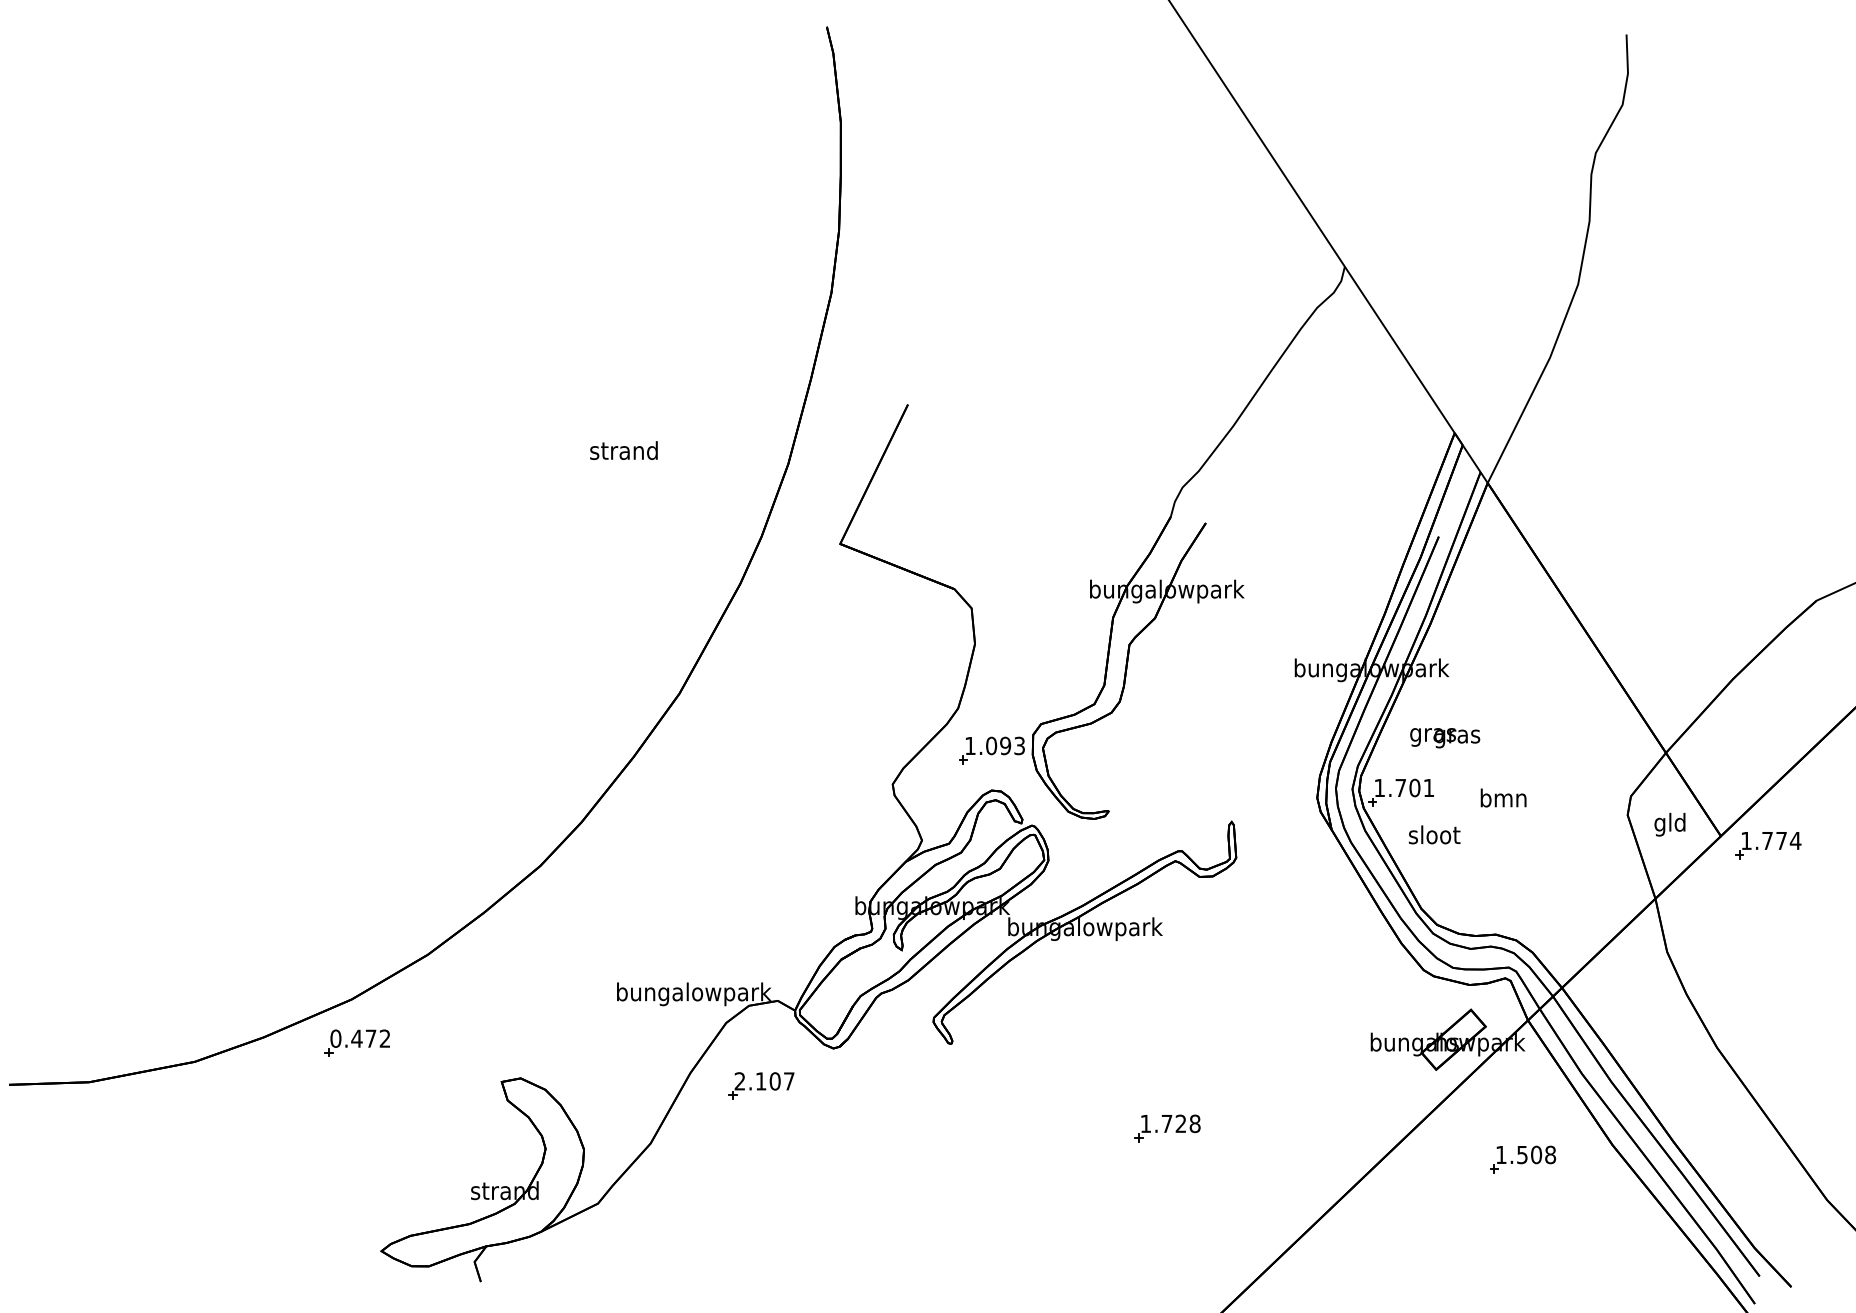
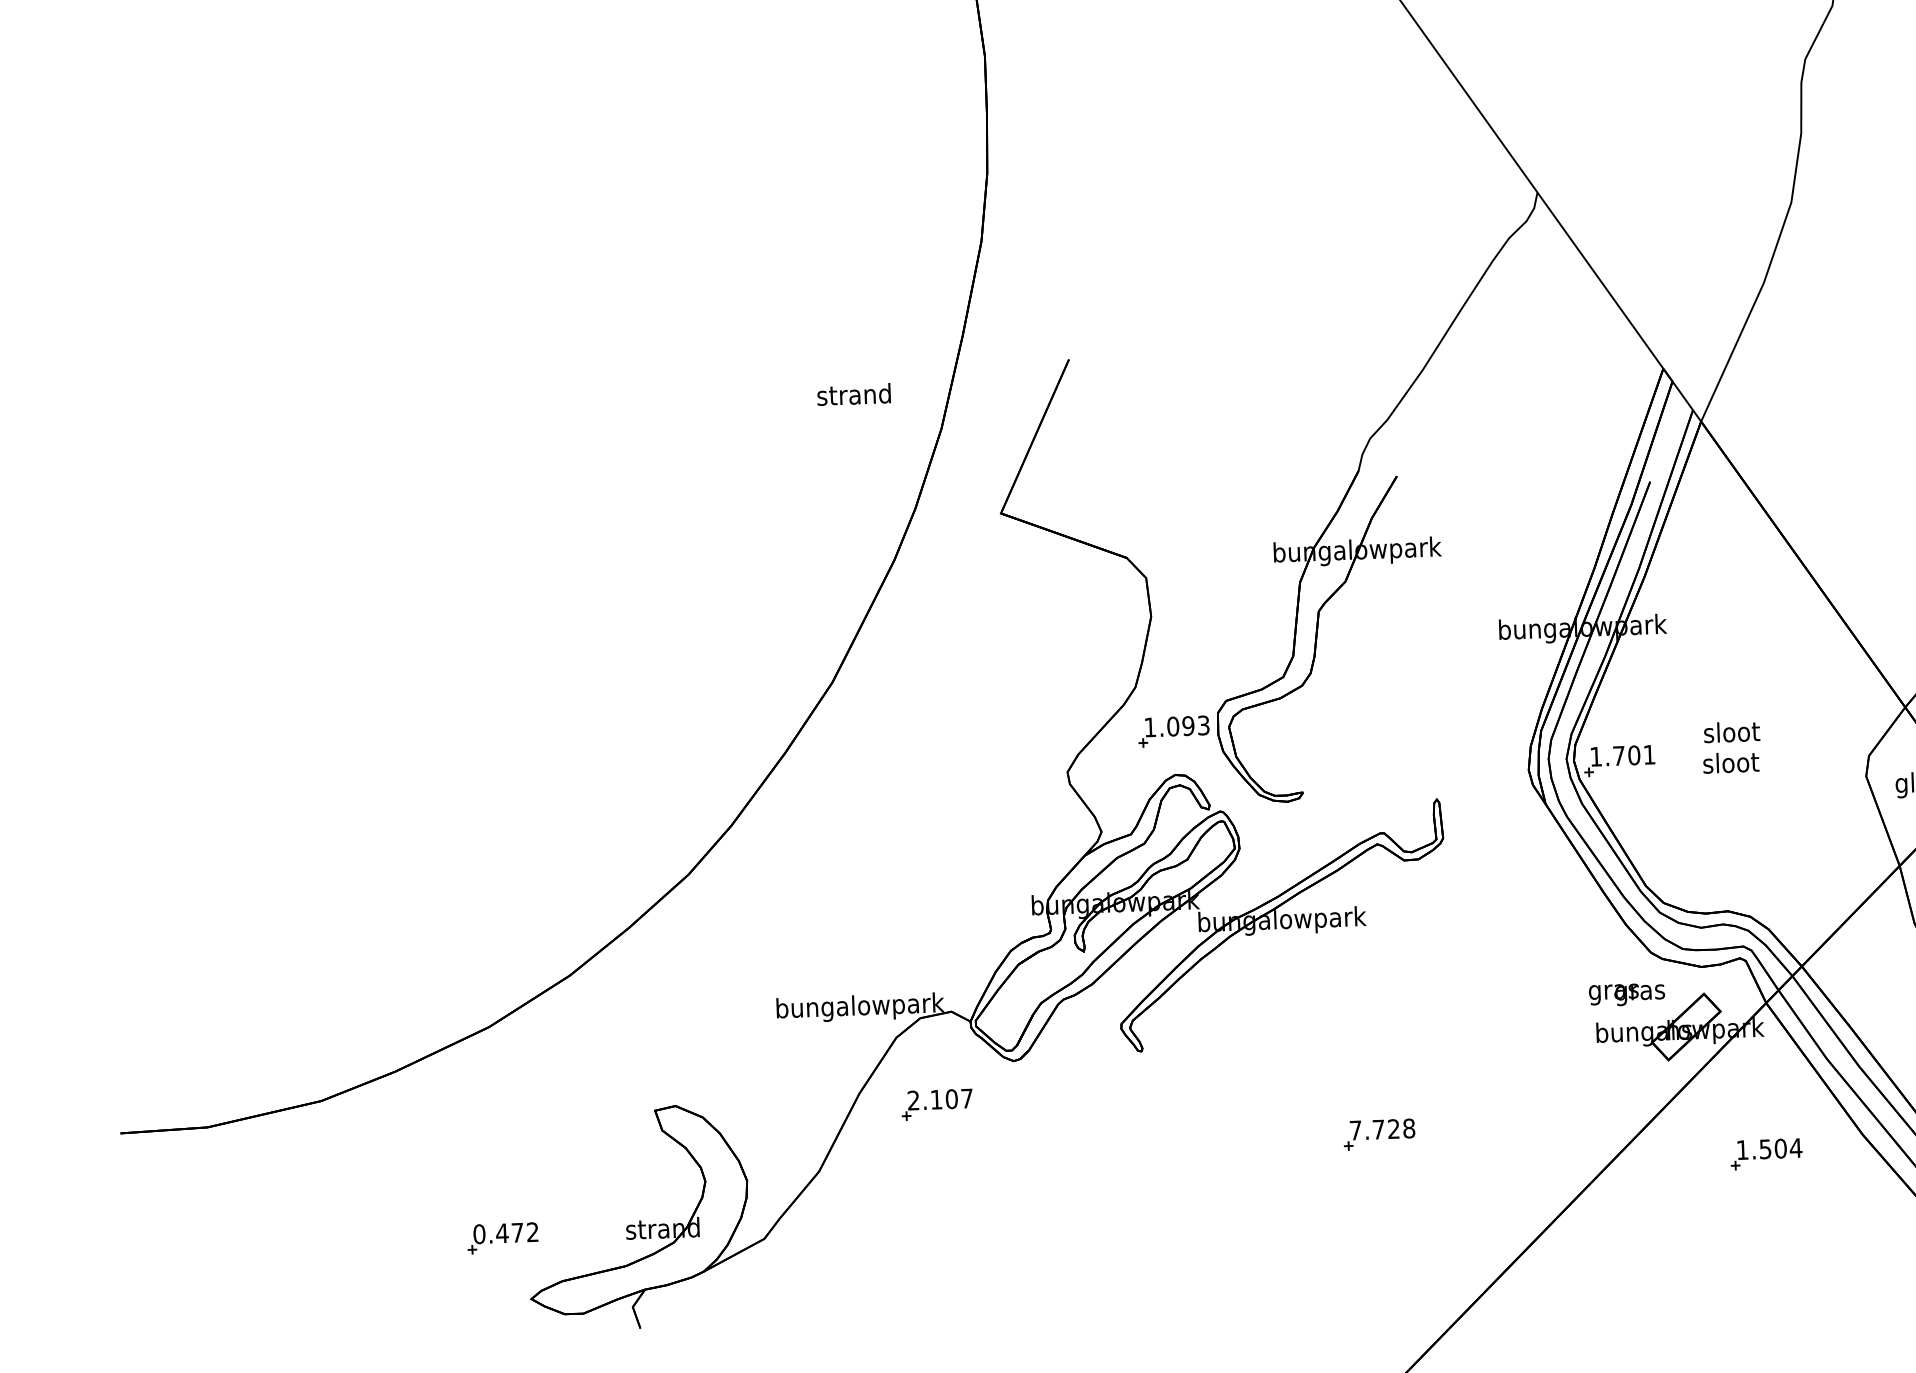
text: (623, 450) -> (853, 394), moved
text: (1445, 738) -> (1627, 995), moved
text: (1503, 797) -> (1730, 762), bmn -> sloot
text: (1434, 834) -> (1731, 731), moved
part: (356, 1042) -> (501, 1237), moved
text: (1145, 1123) -> (1355, 1130), 1.728 -> 7.728
text: (1550, 1154) -> (1795, 1147), 1.508 -> 1.504

